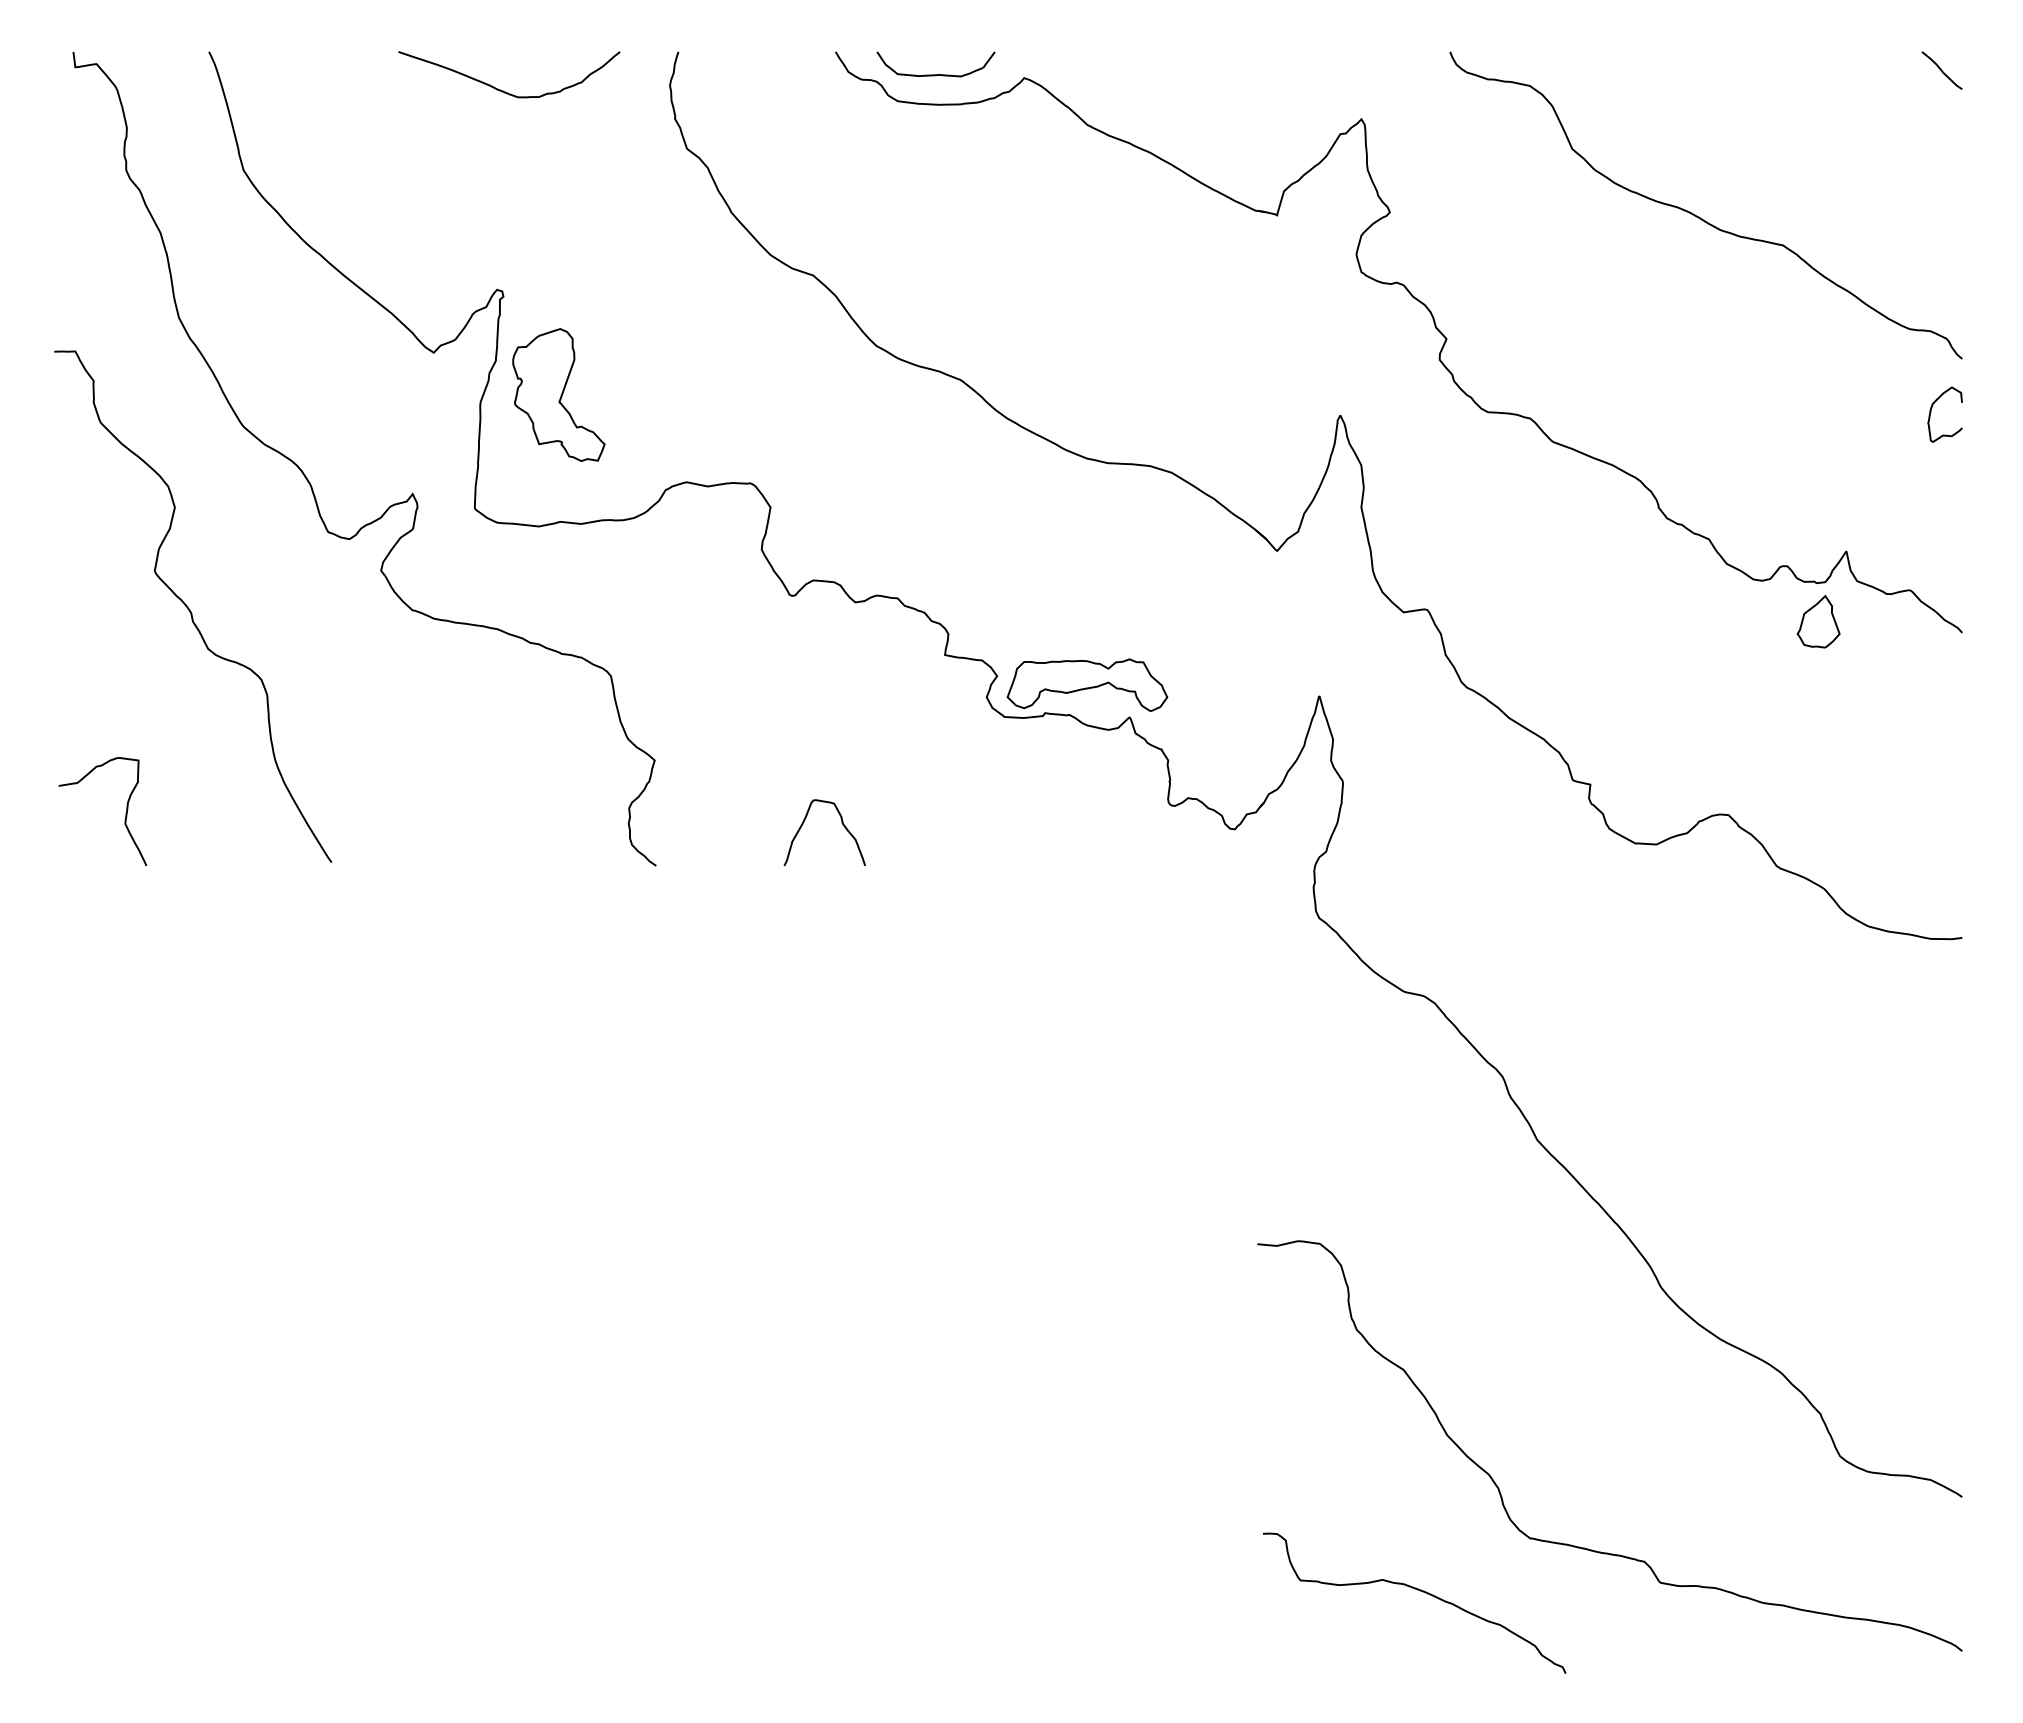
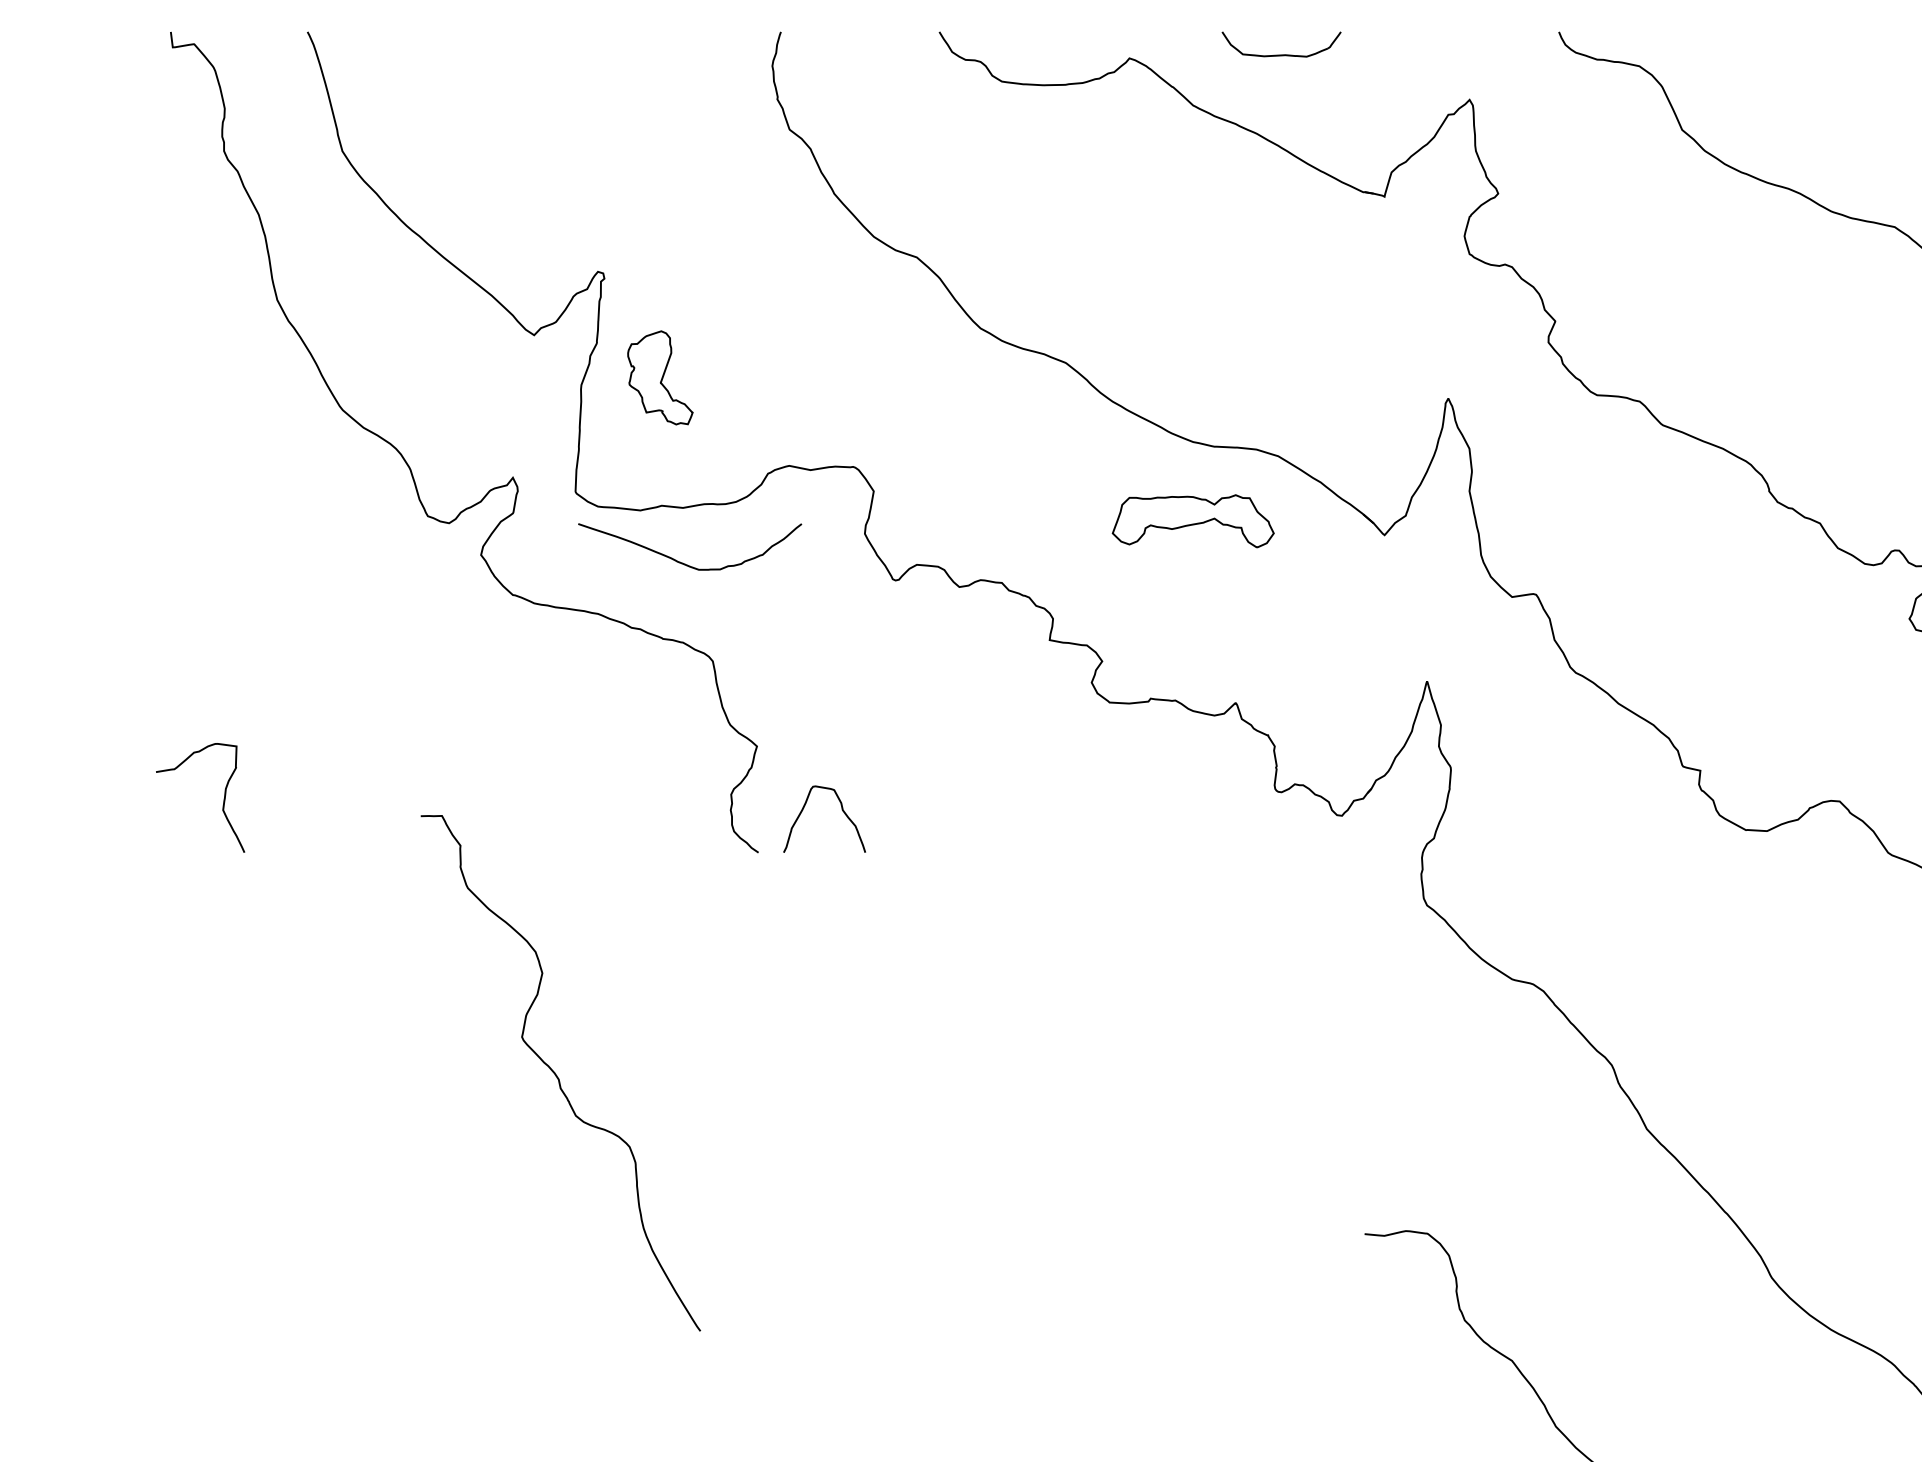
part: (935, 74) -> (1281, 54), moved
curve: (503, 90) -> (684, 562), moved
part: (558, 394) -> (659, 377), size x0.7
curve: (189, 608) -> (557, 1075), moved
part: (1087, 684) -> (1193, 520), moved
curve: (841, 823) -> (841, 809), moved

